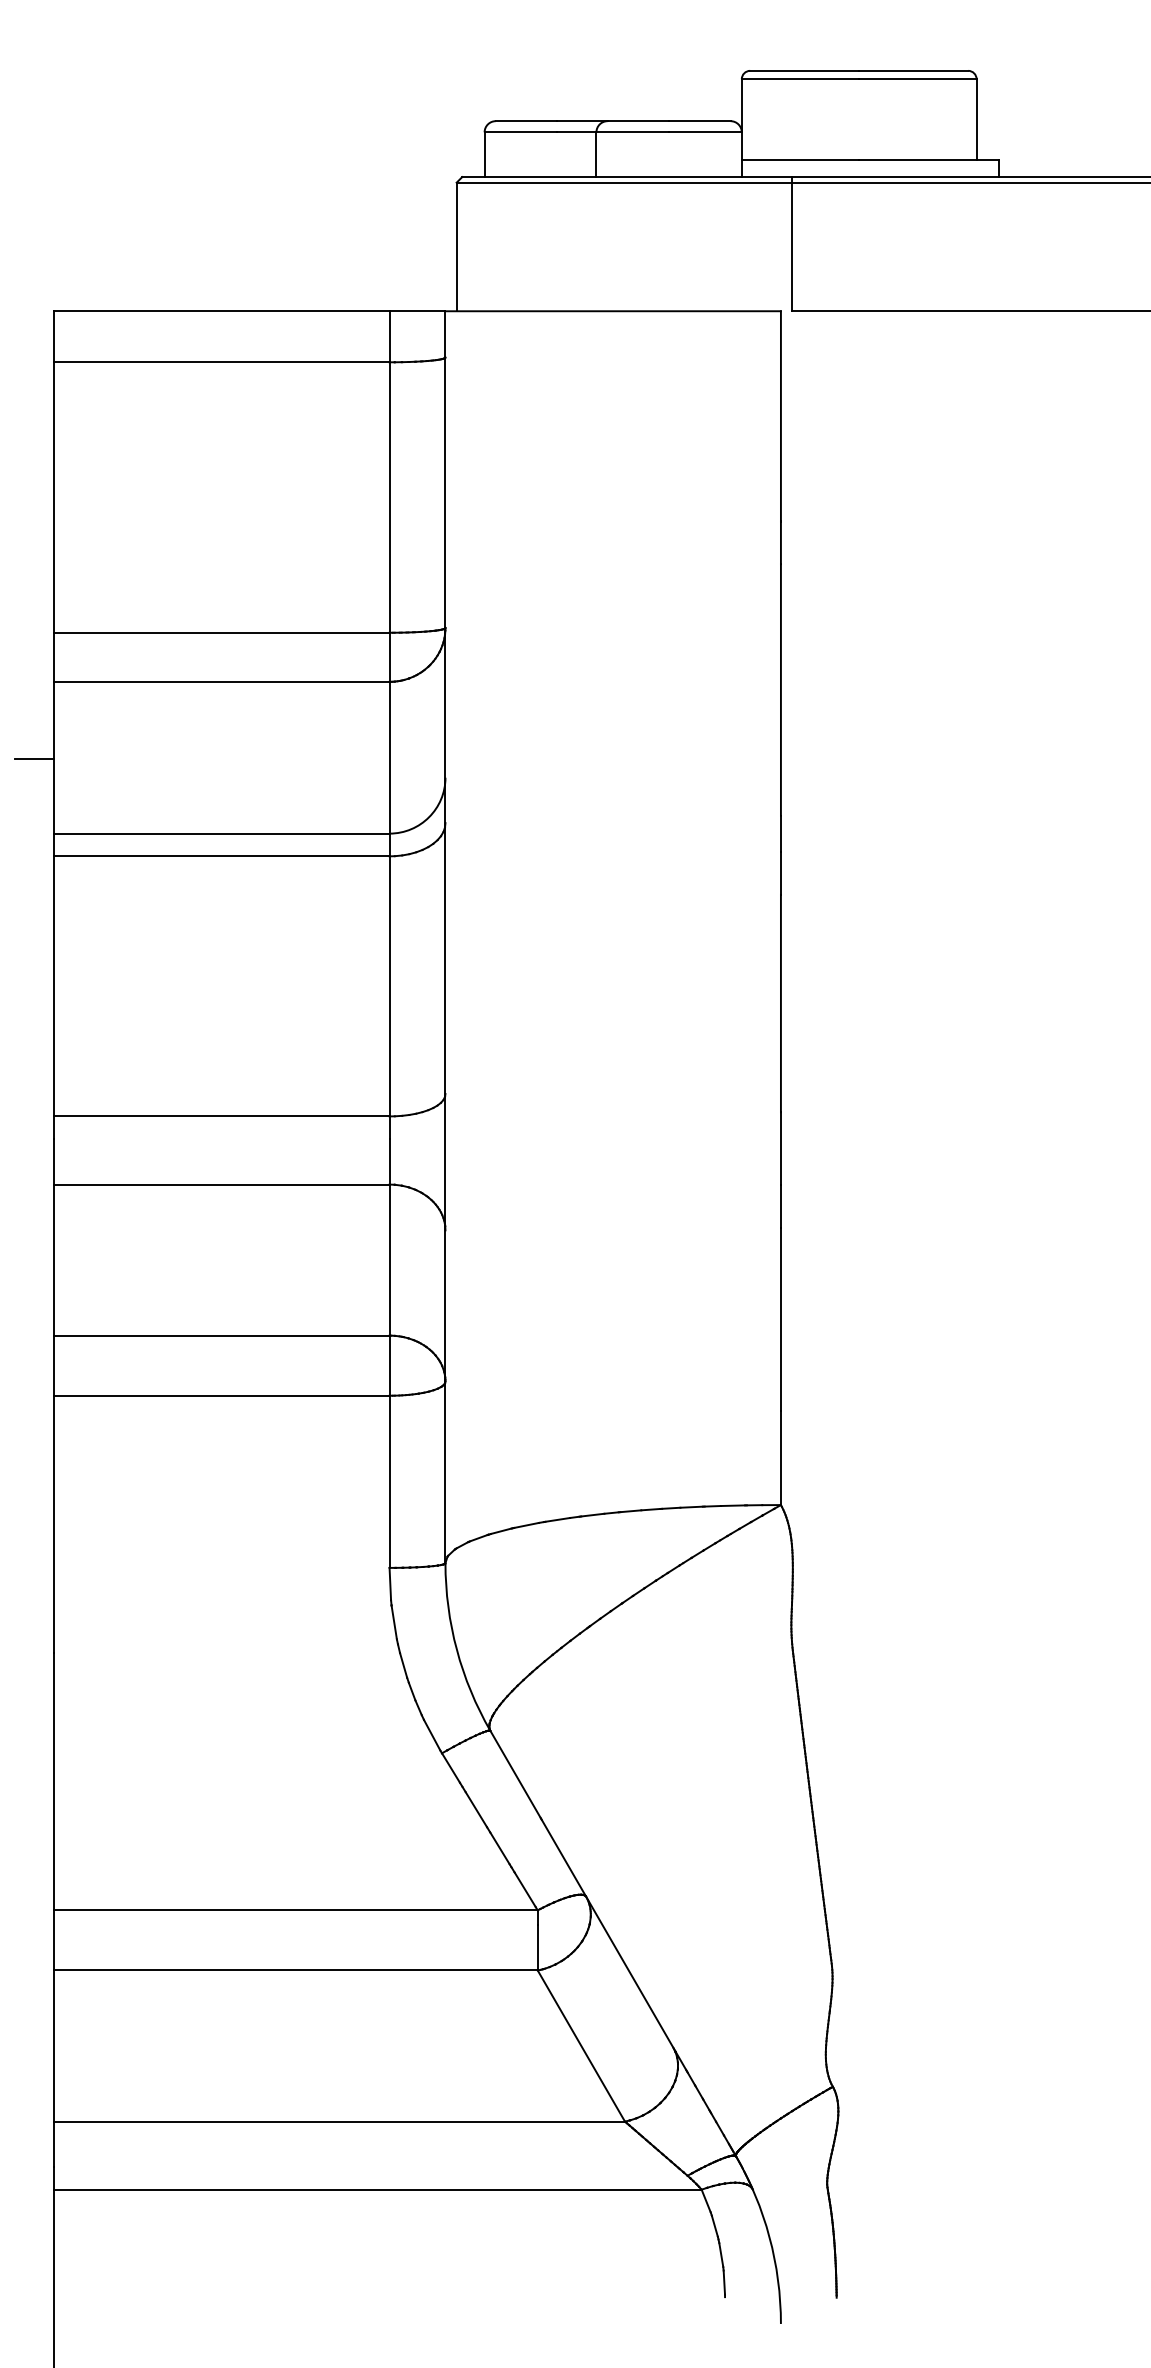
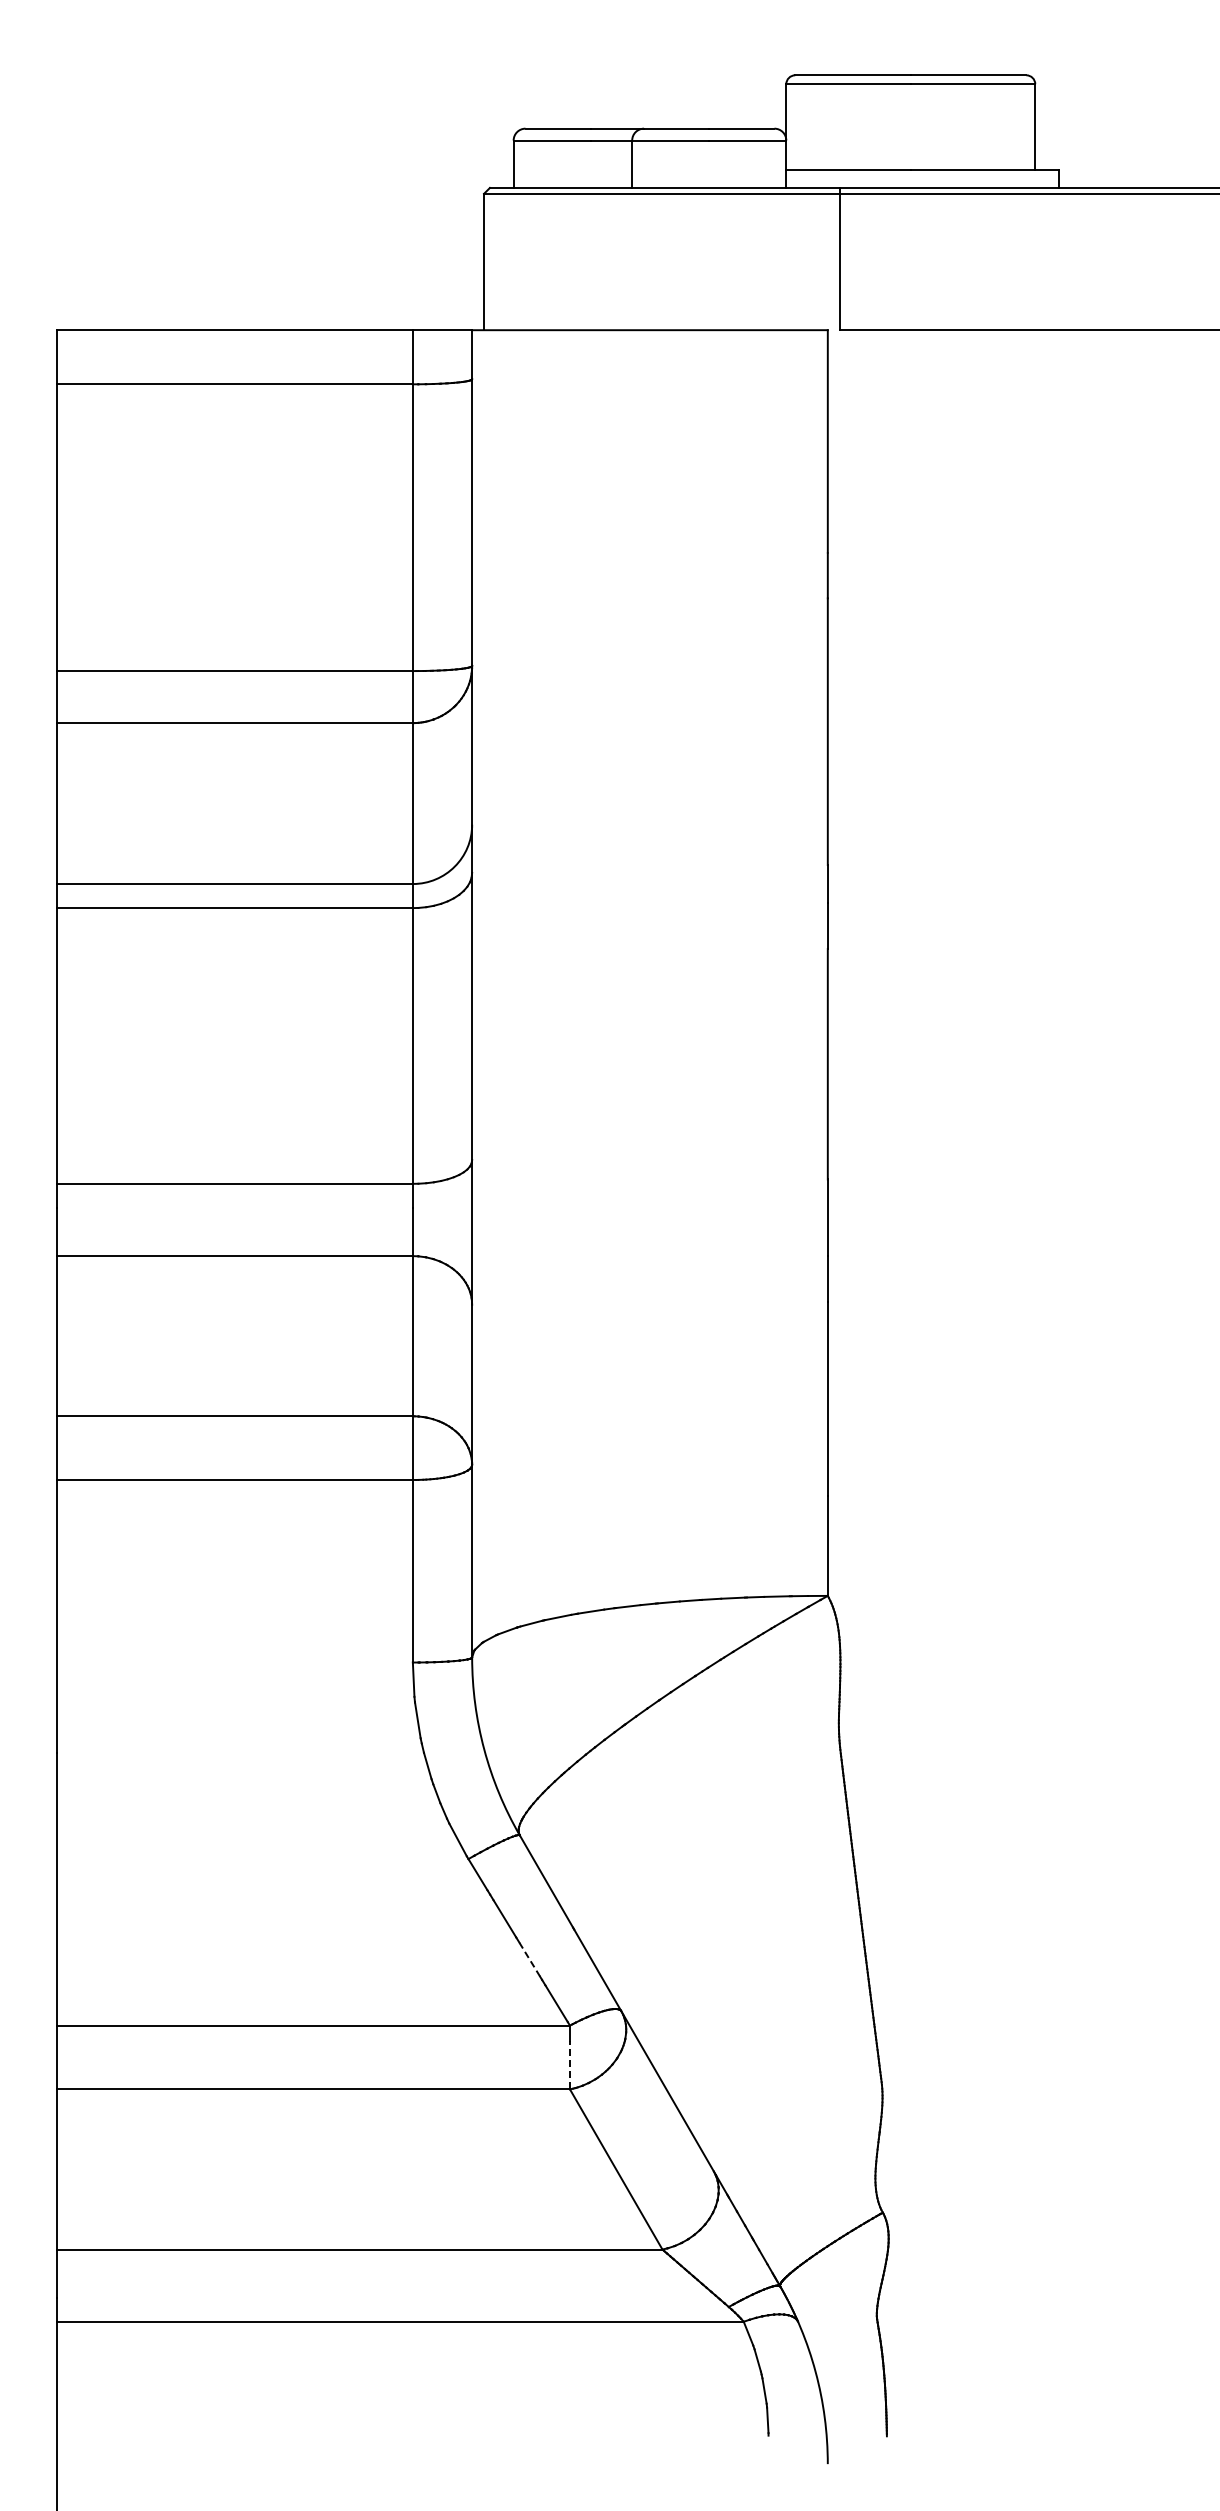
line: (34, 758) -> (36, 804), removed
line: (499, 1848) -> (529, 1959), solid -> dashed
line: (537, 1947) -> (569, 2064), solid -> dashed

